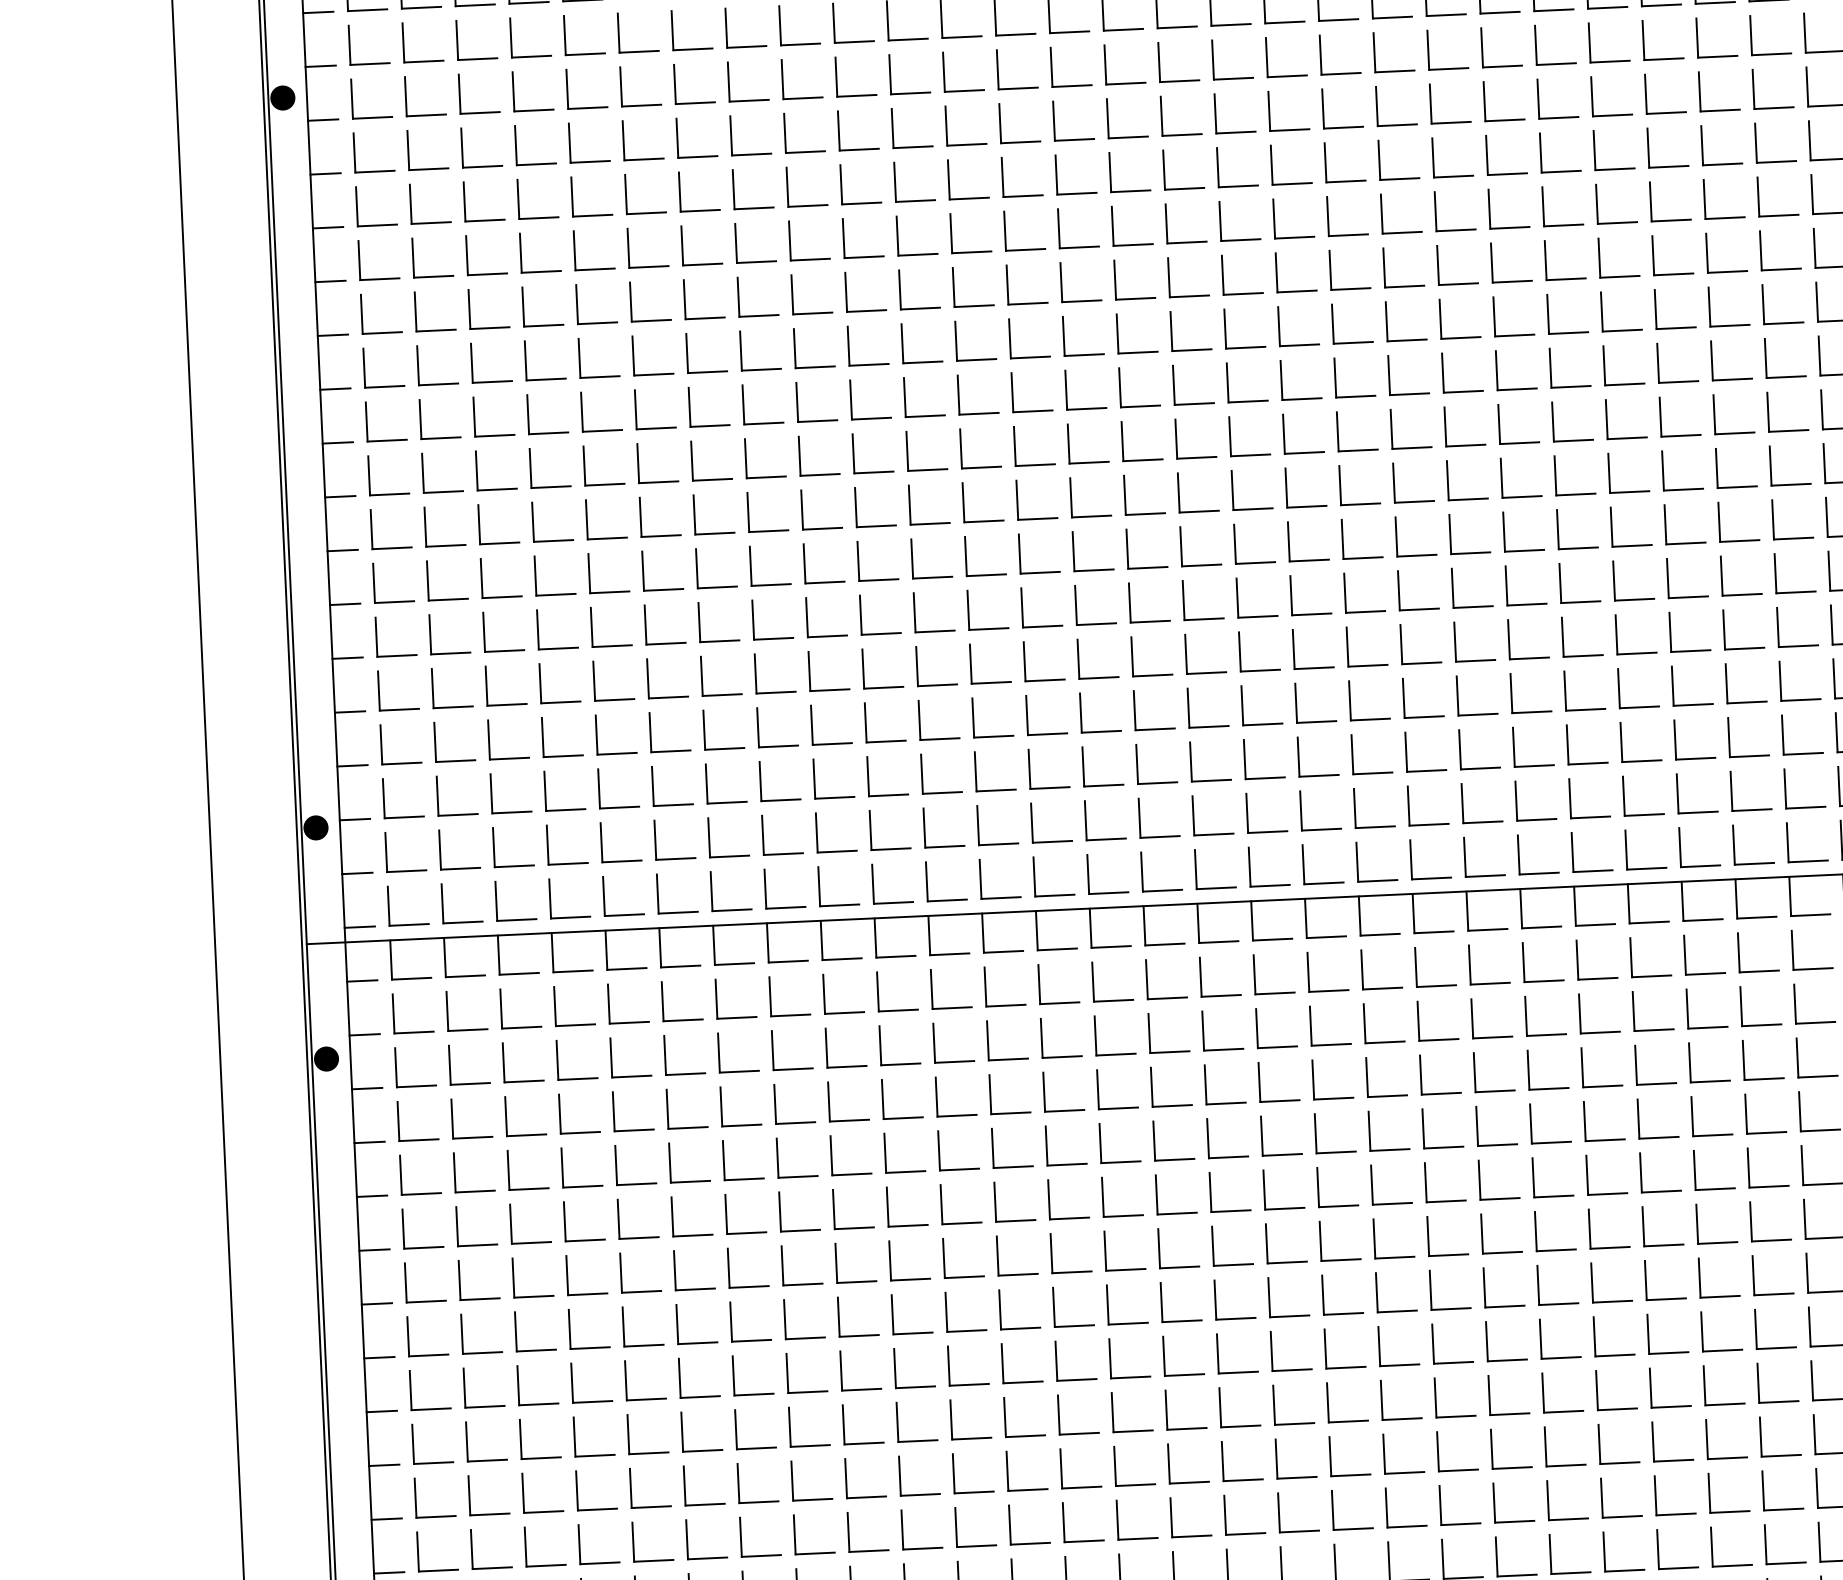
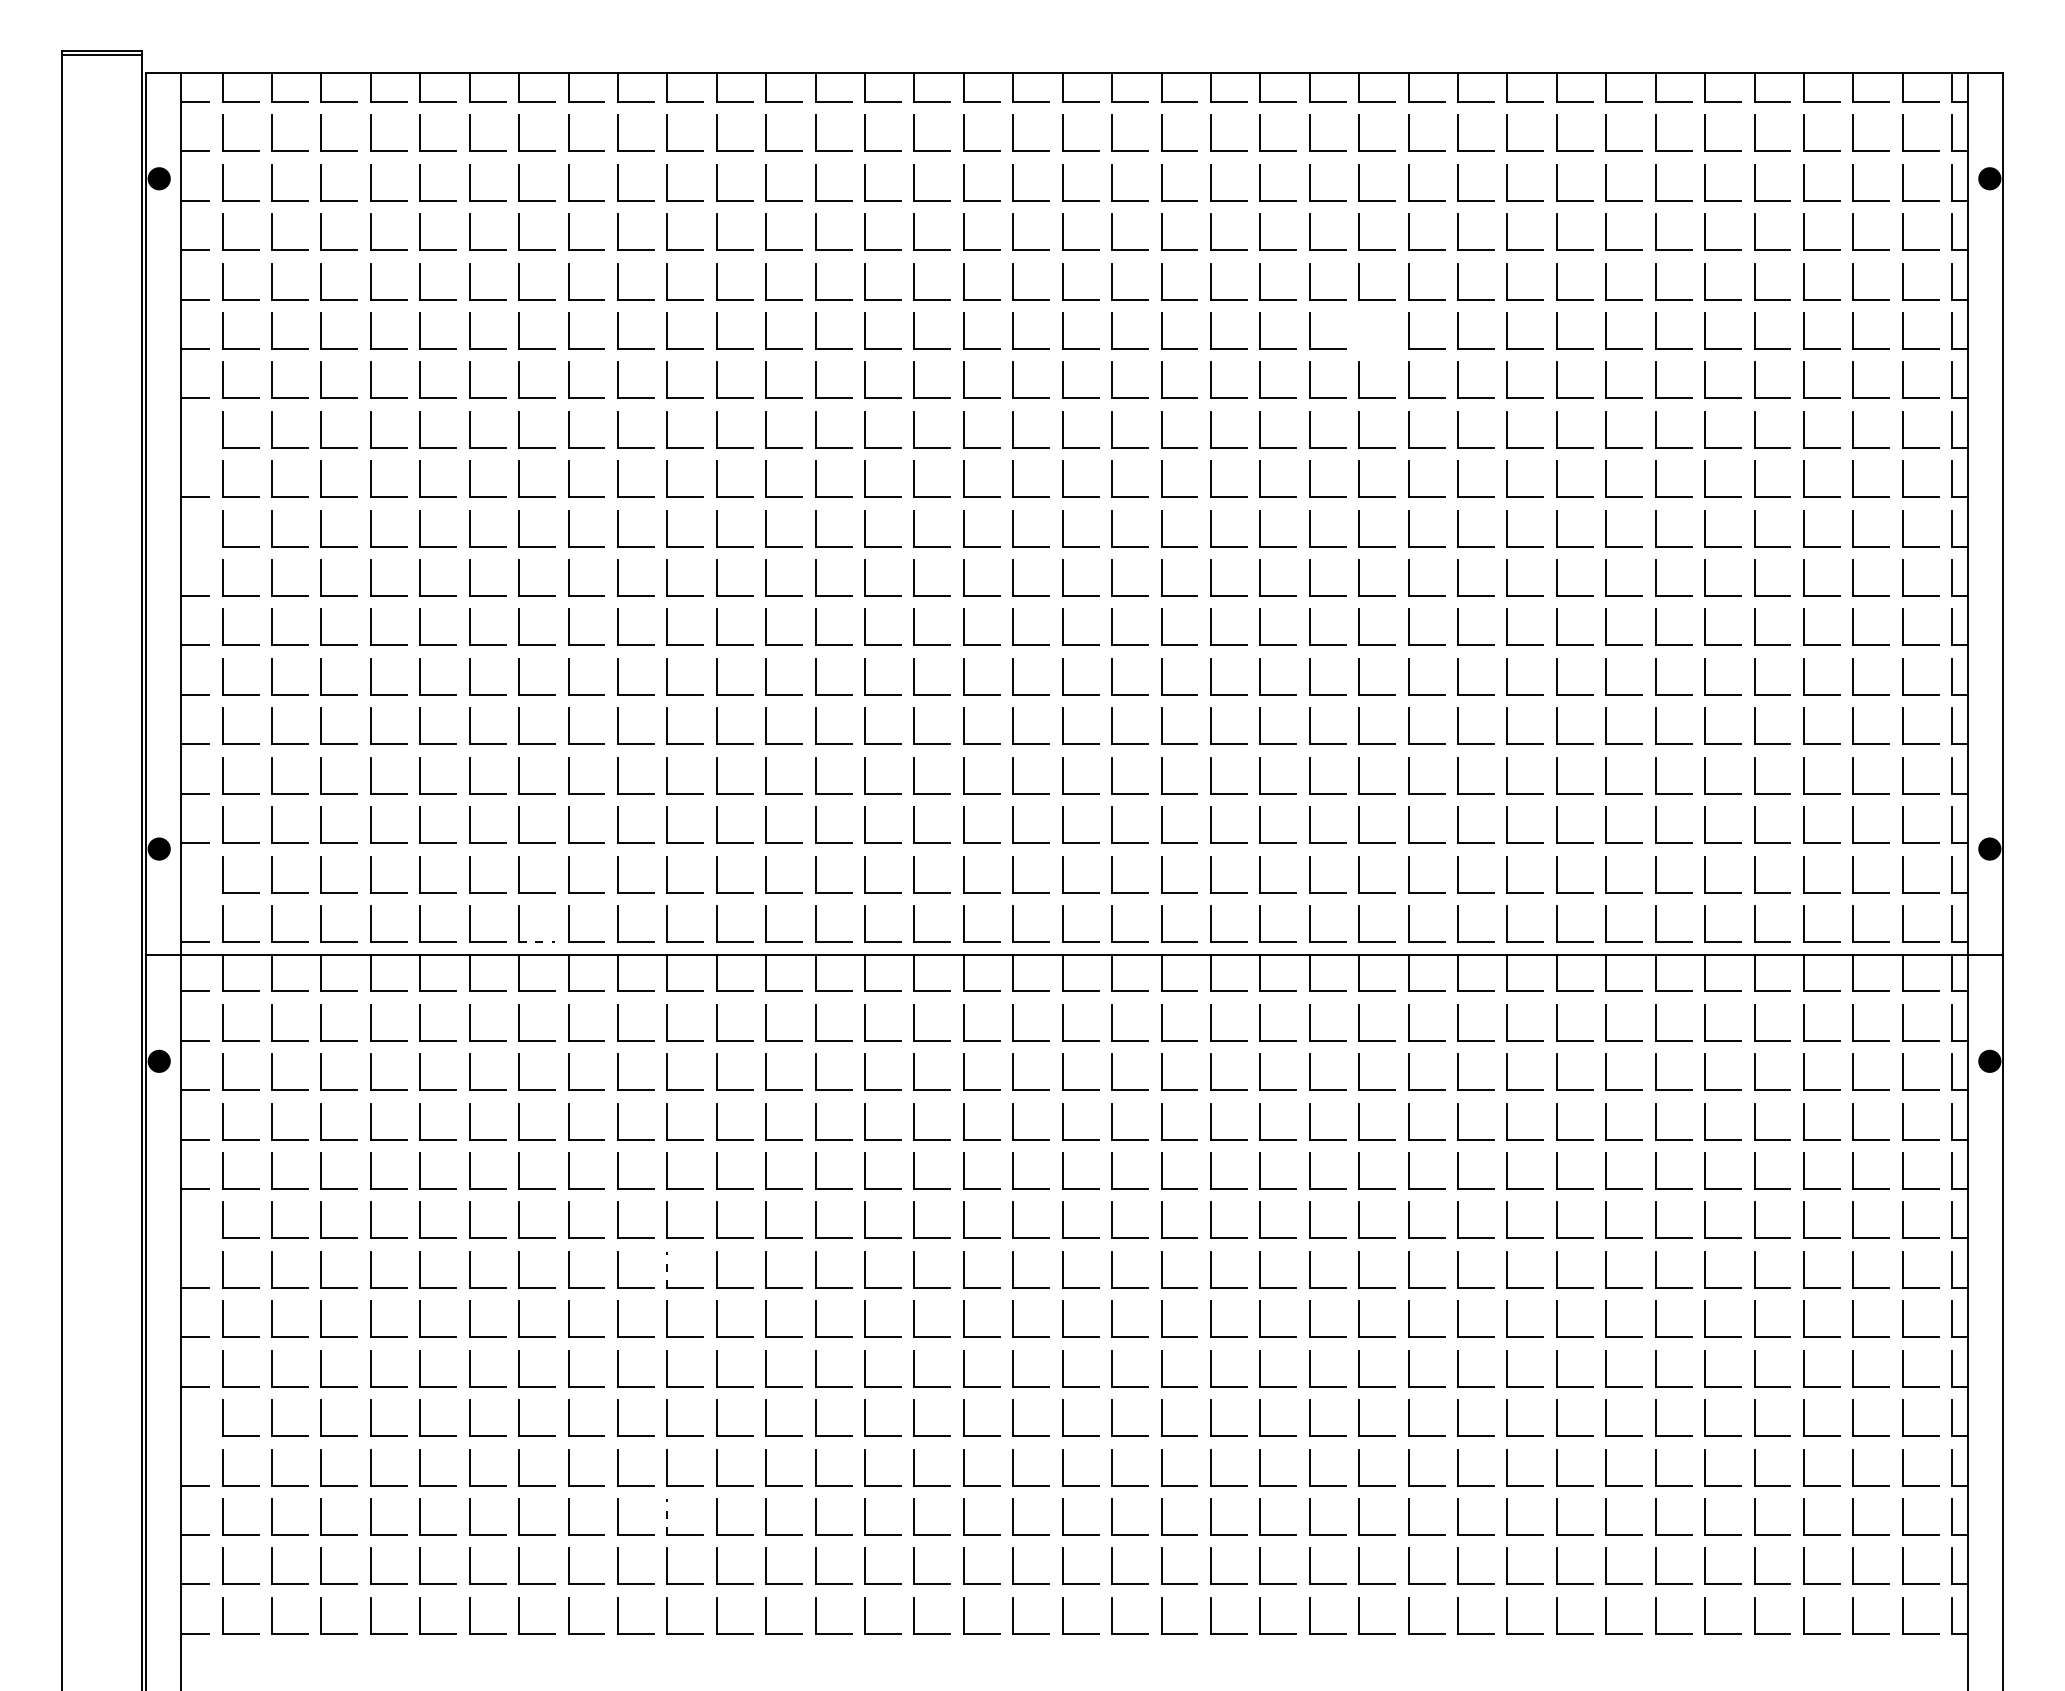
part: (1597, 203) -> (1359, 330), removed
line: (335, 388) -> (195, 447), removed
line: (340, 496) -> (195, 546), removed
line: (357, 873) -> (195, 892), removed
line: (732, 909) -> (537, 941), solid -> dashed
line: (374, 1250) -> (195, 1238), removed
line: (890, 1260) -> (667, 1269), solid -> dashed
line: (384, 1465) -> (195, 1436), removed
line: (902, 1529) -> (667, 1516), solid -> dashed

